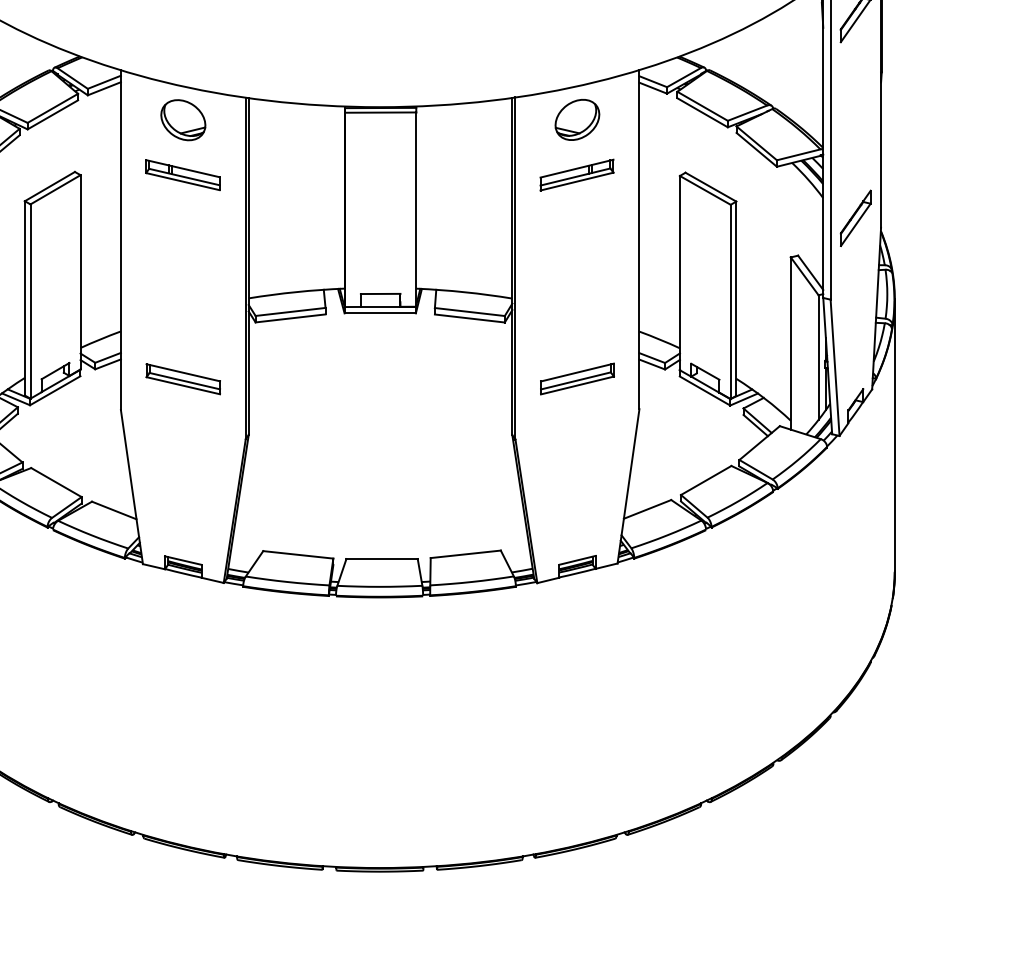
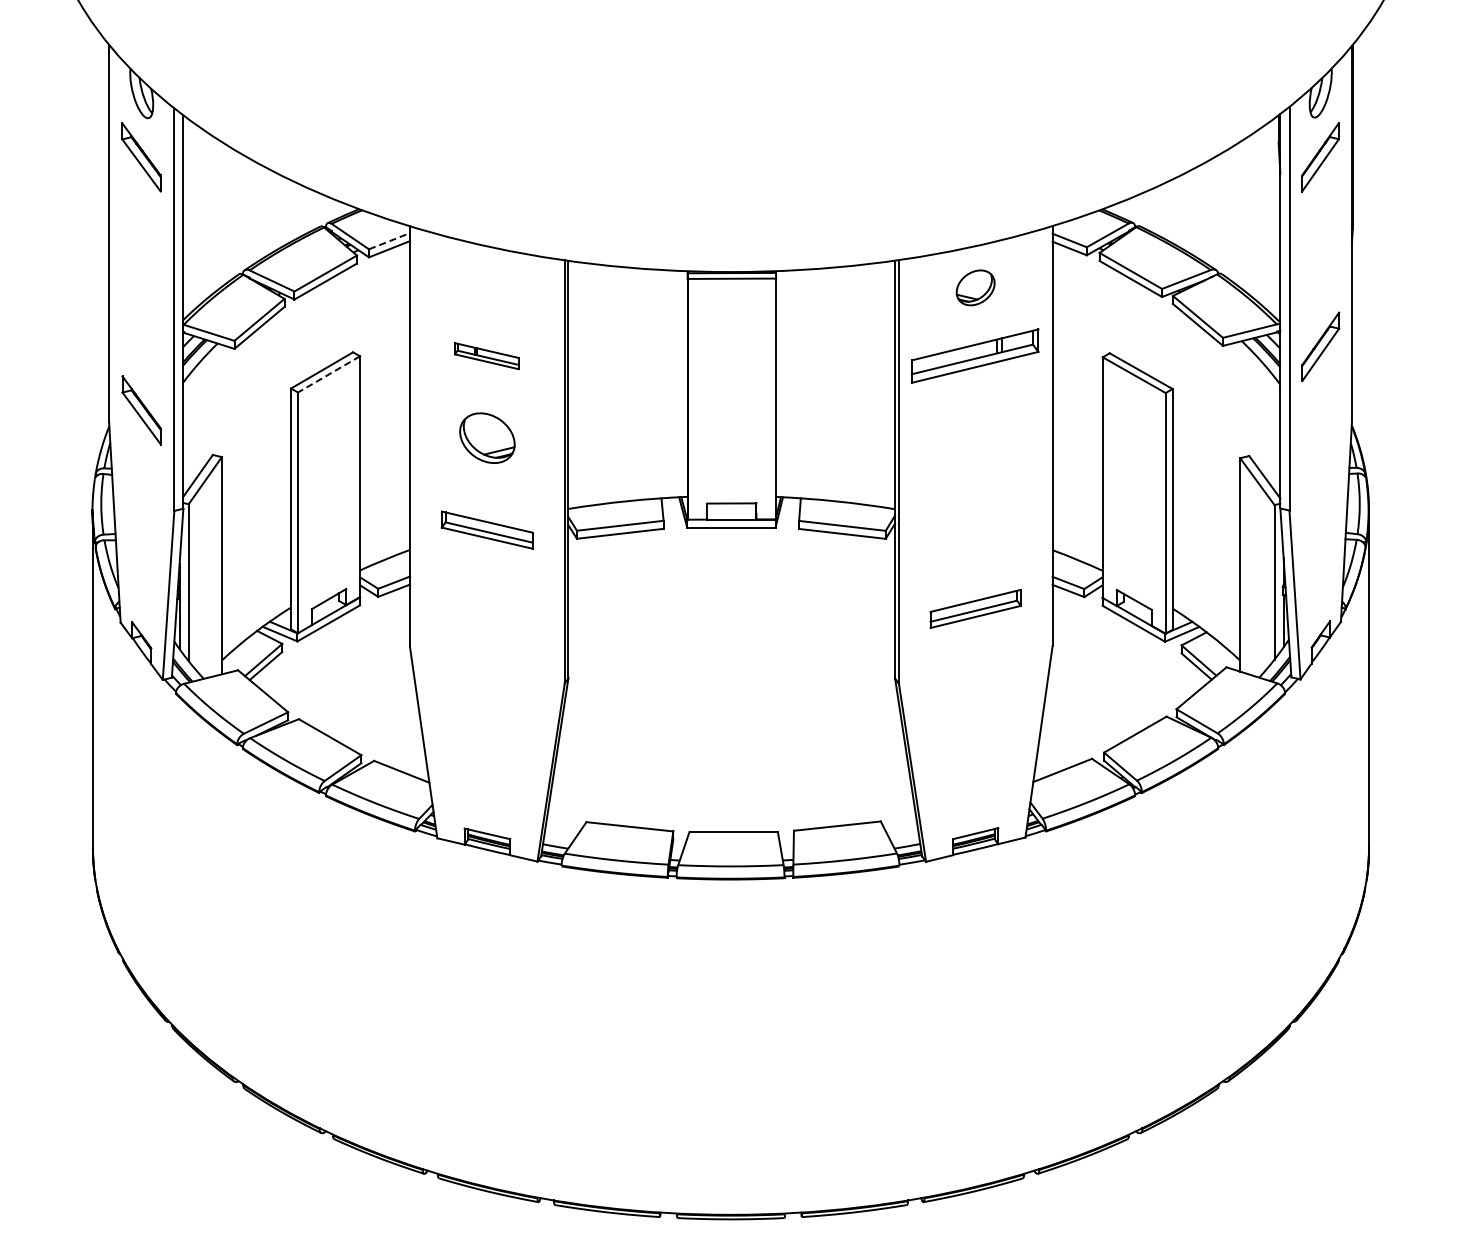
line: (105, 82) -> (390, 241), solid -> dashed
part: (183, 119) -> (487, 437), moved
part: (577, 119) -> (975, 287), size x0.7
part: (182, 174) -> (486, 355), size x0.7
part: (577, 175) -> (975, 356), size x1.4
line: (55, 189) -> (329, 374), solid -> dashed
part: (855, 218) -> (1320, 346), moved
part: (182, 378) -> (486, 529), moved

